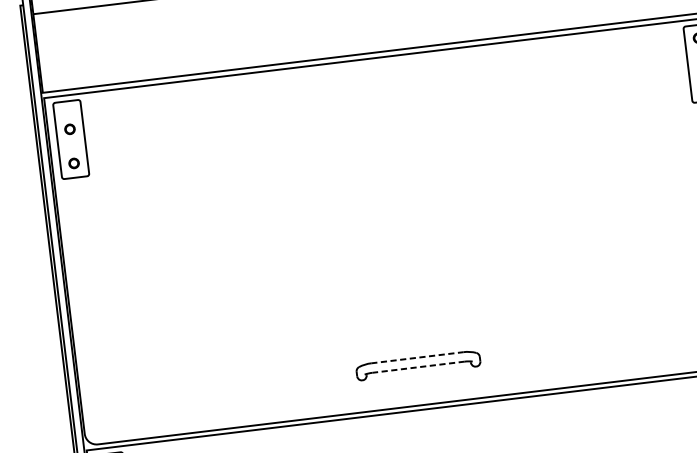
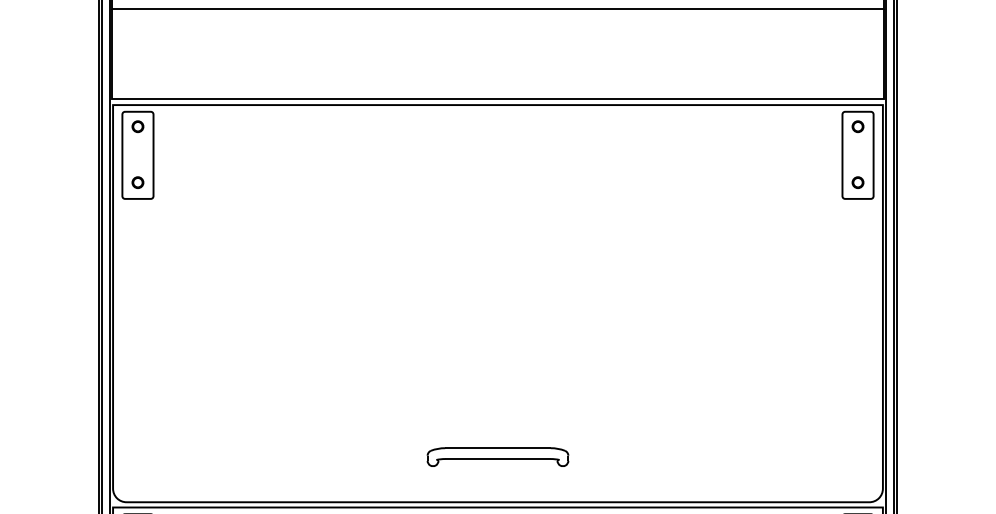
part: (69, 129) -> (137, 126), moved
line: (417, 357) -> (498, 448), dashed -> solid
line: (419, 367) -> (498, 459), dashed -> solid

